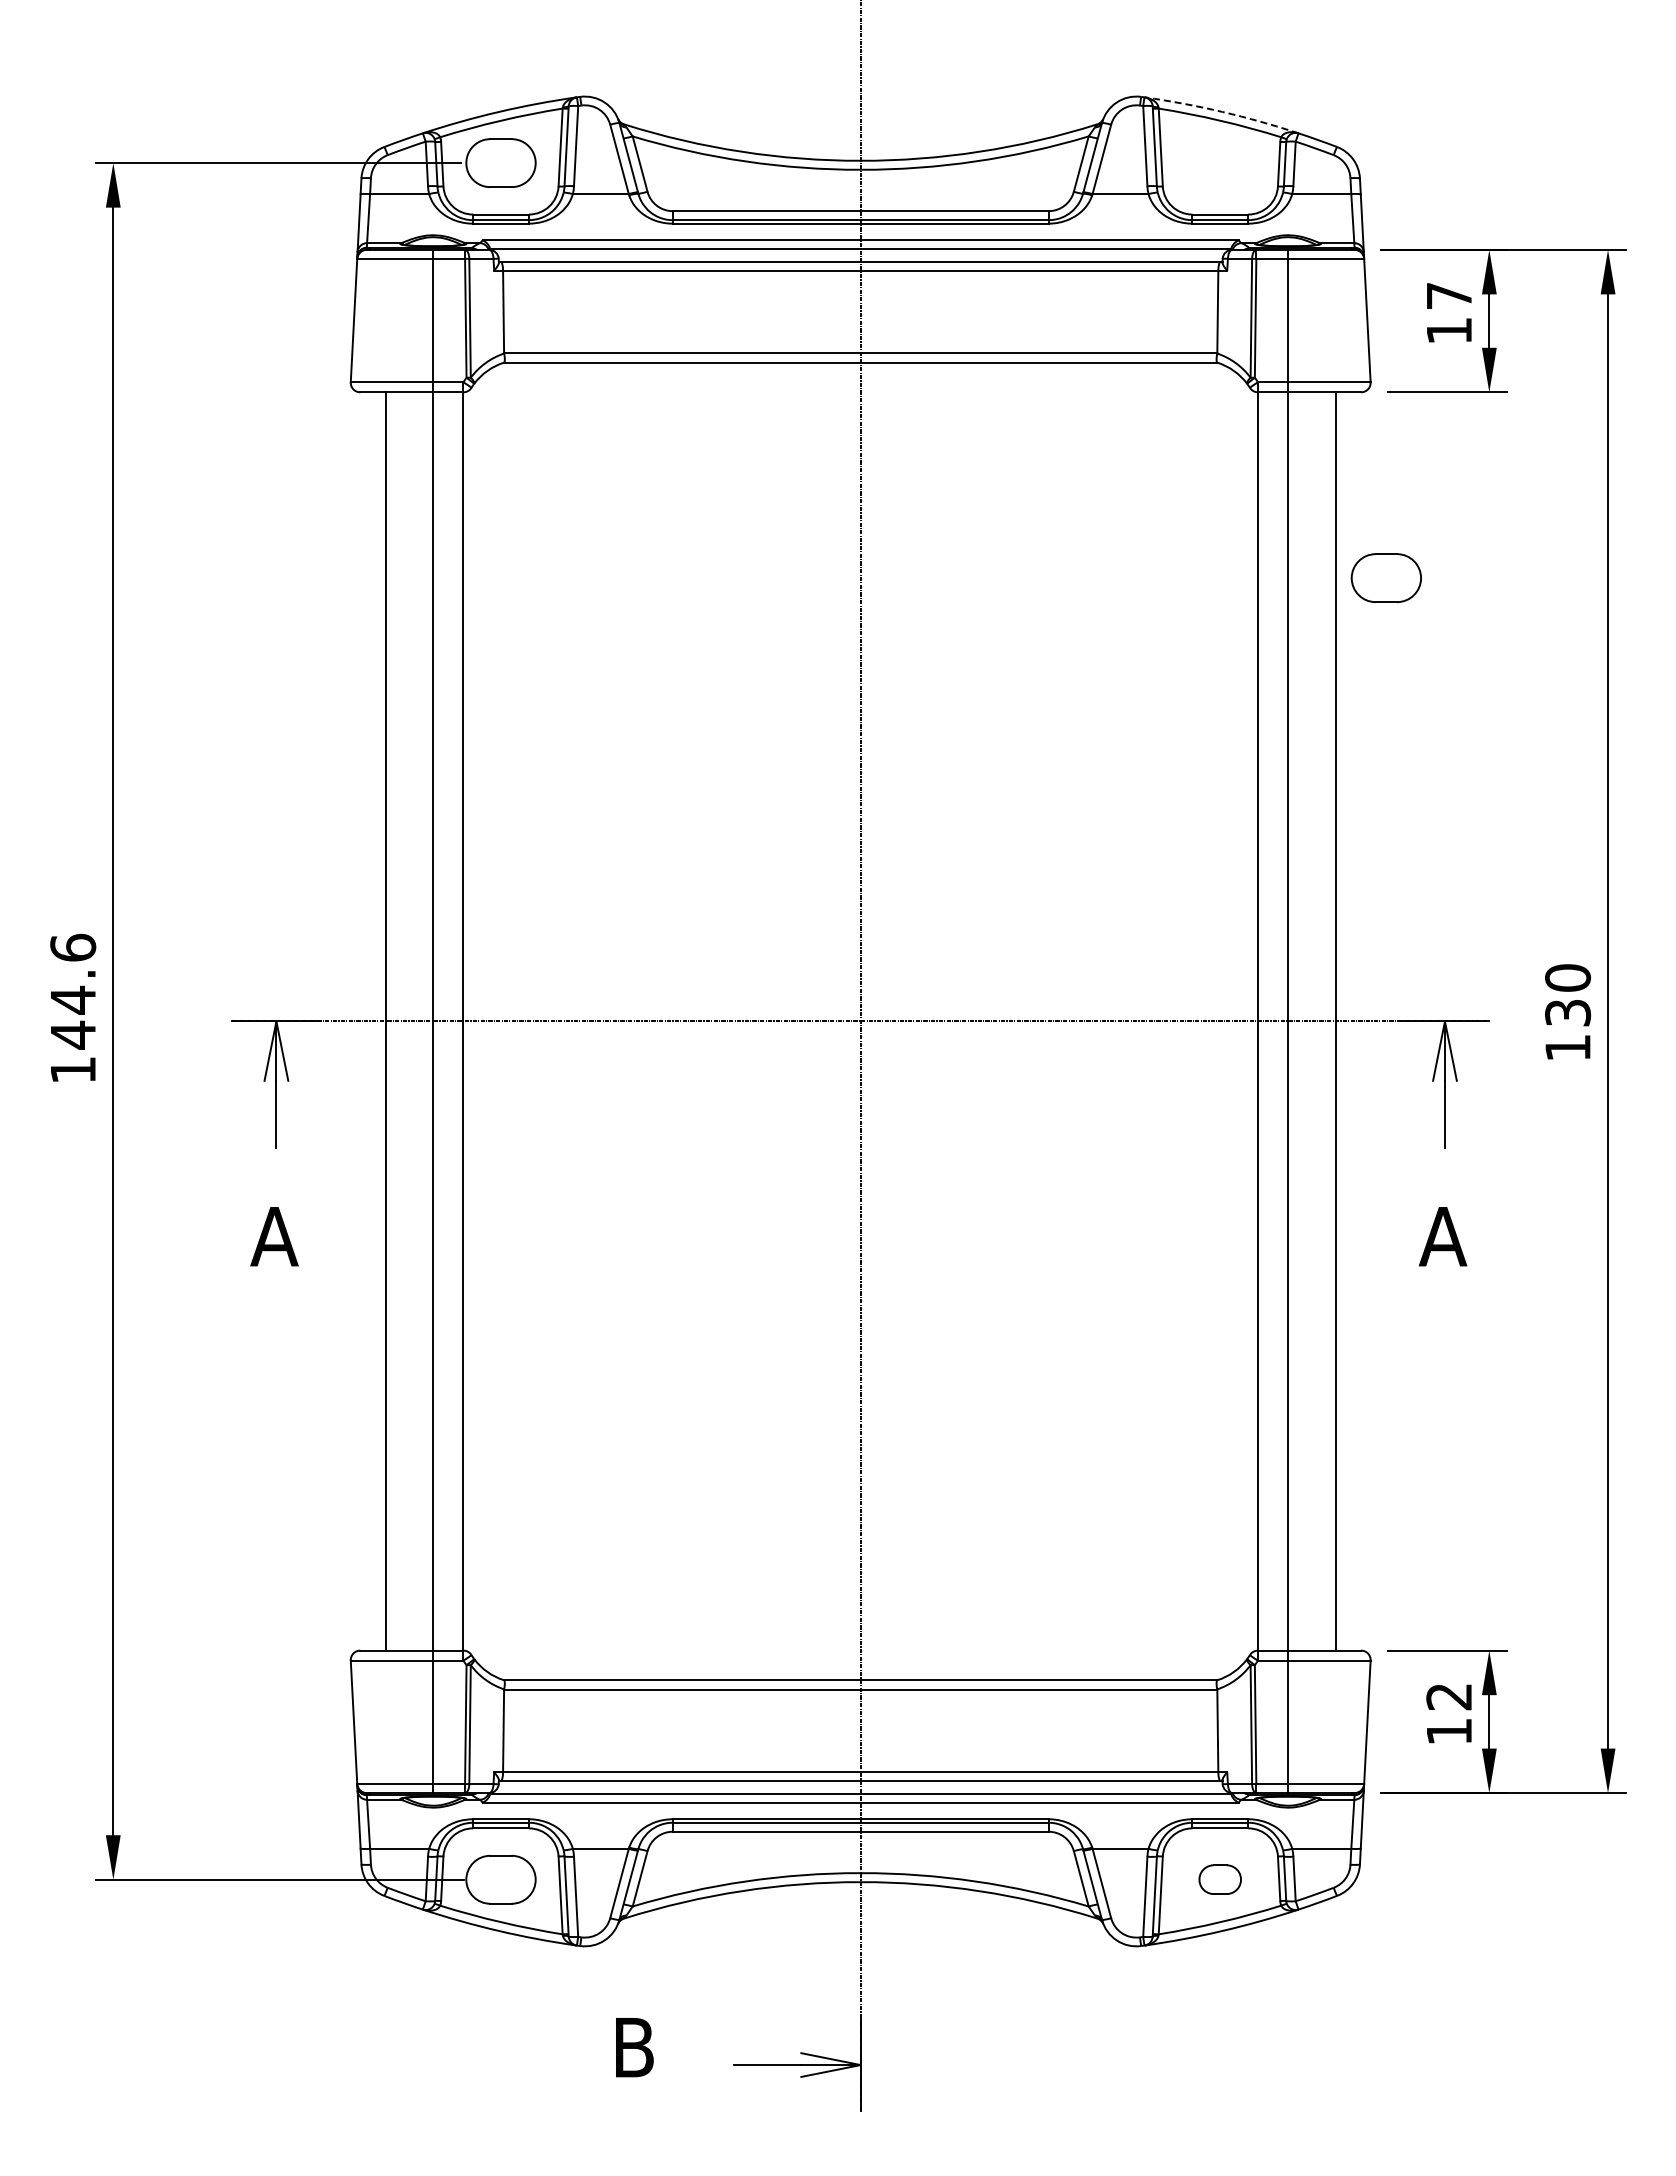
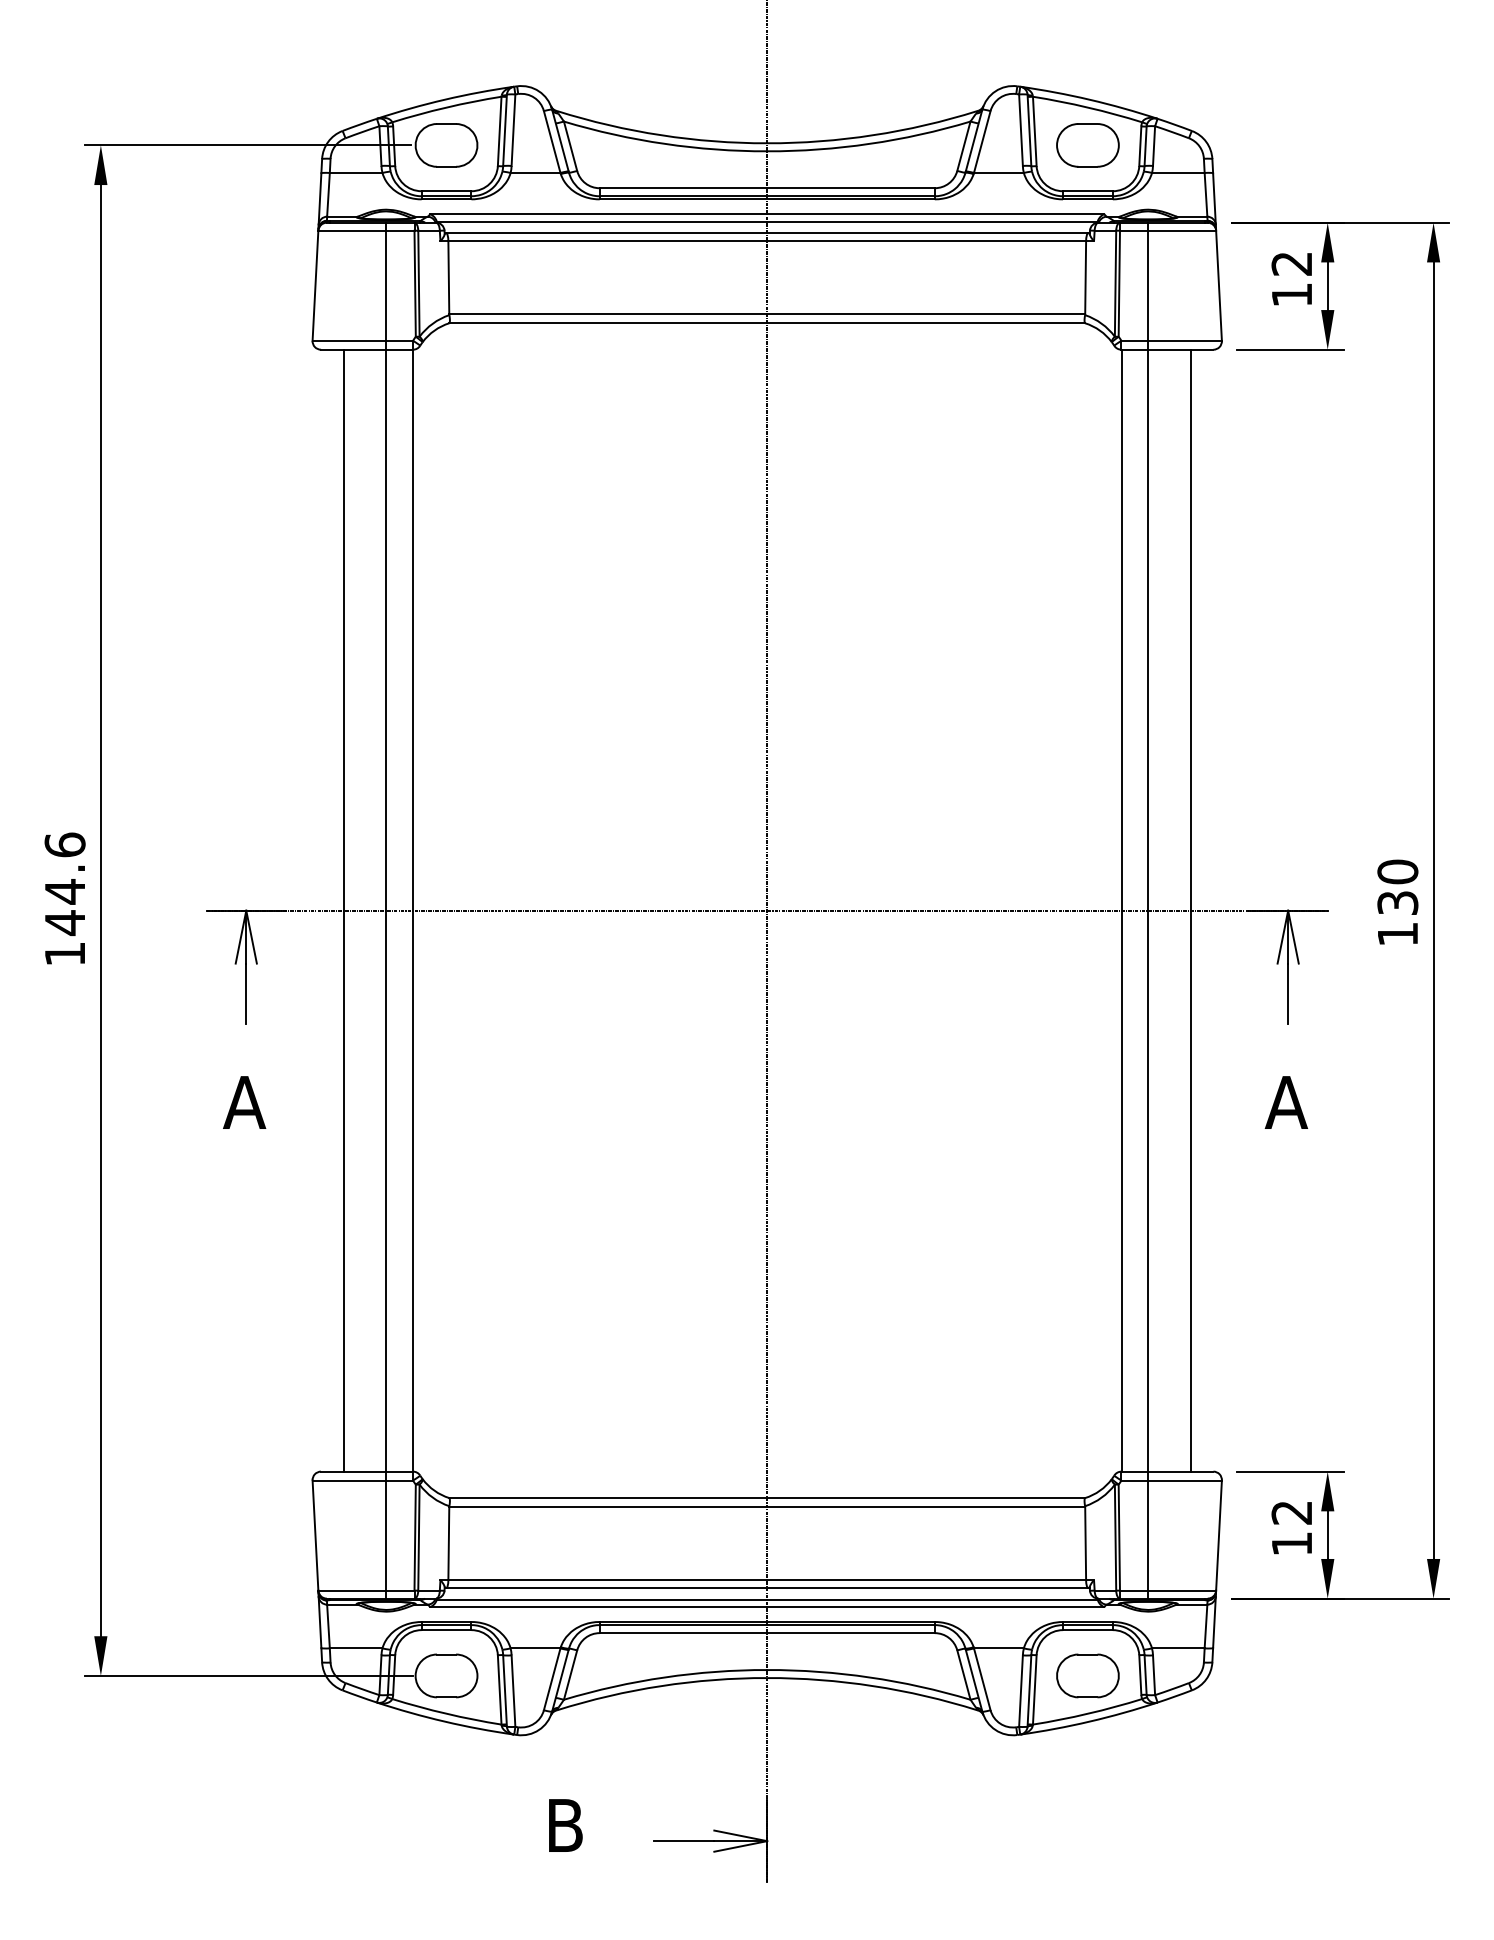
arc: (1222, 111) -> (1089, 99), dashed -> solid
text: (1448, 296) -> (1291, 264), 17 -> 12
part: (1385, 577) -> (1087, 144), moved
part: (1219, 1879) -> (1087, 1675), size x1.67

